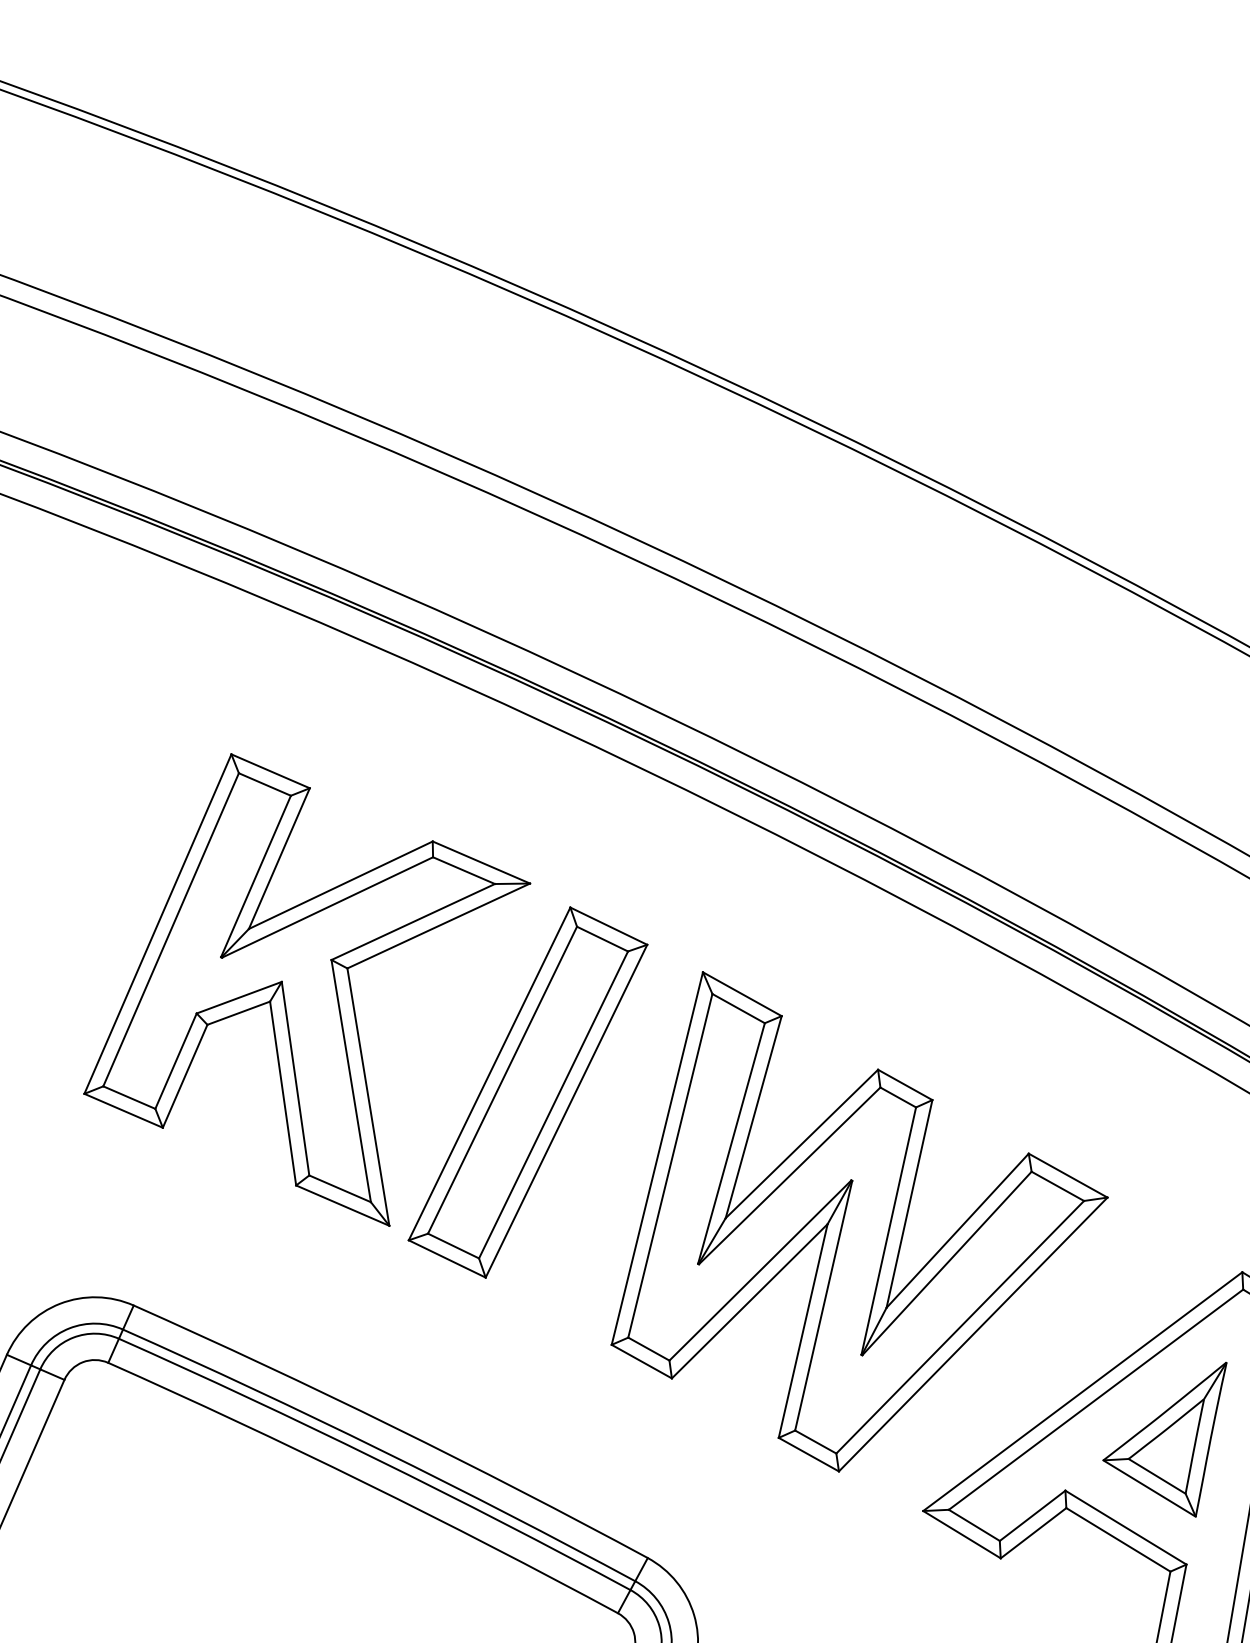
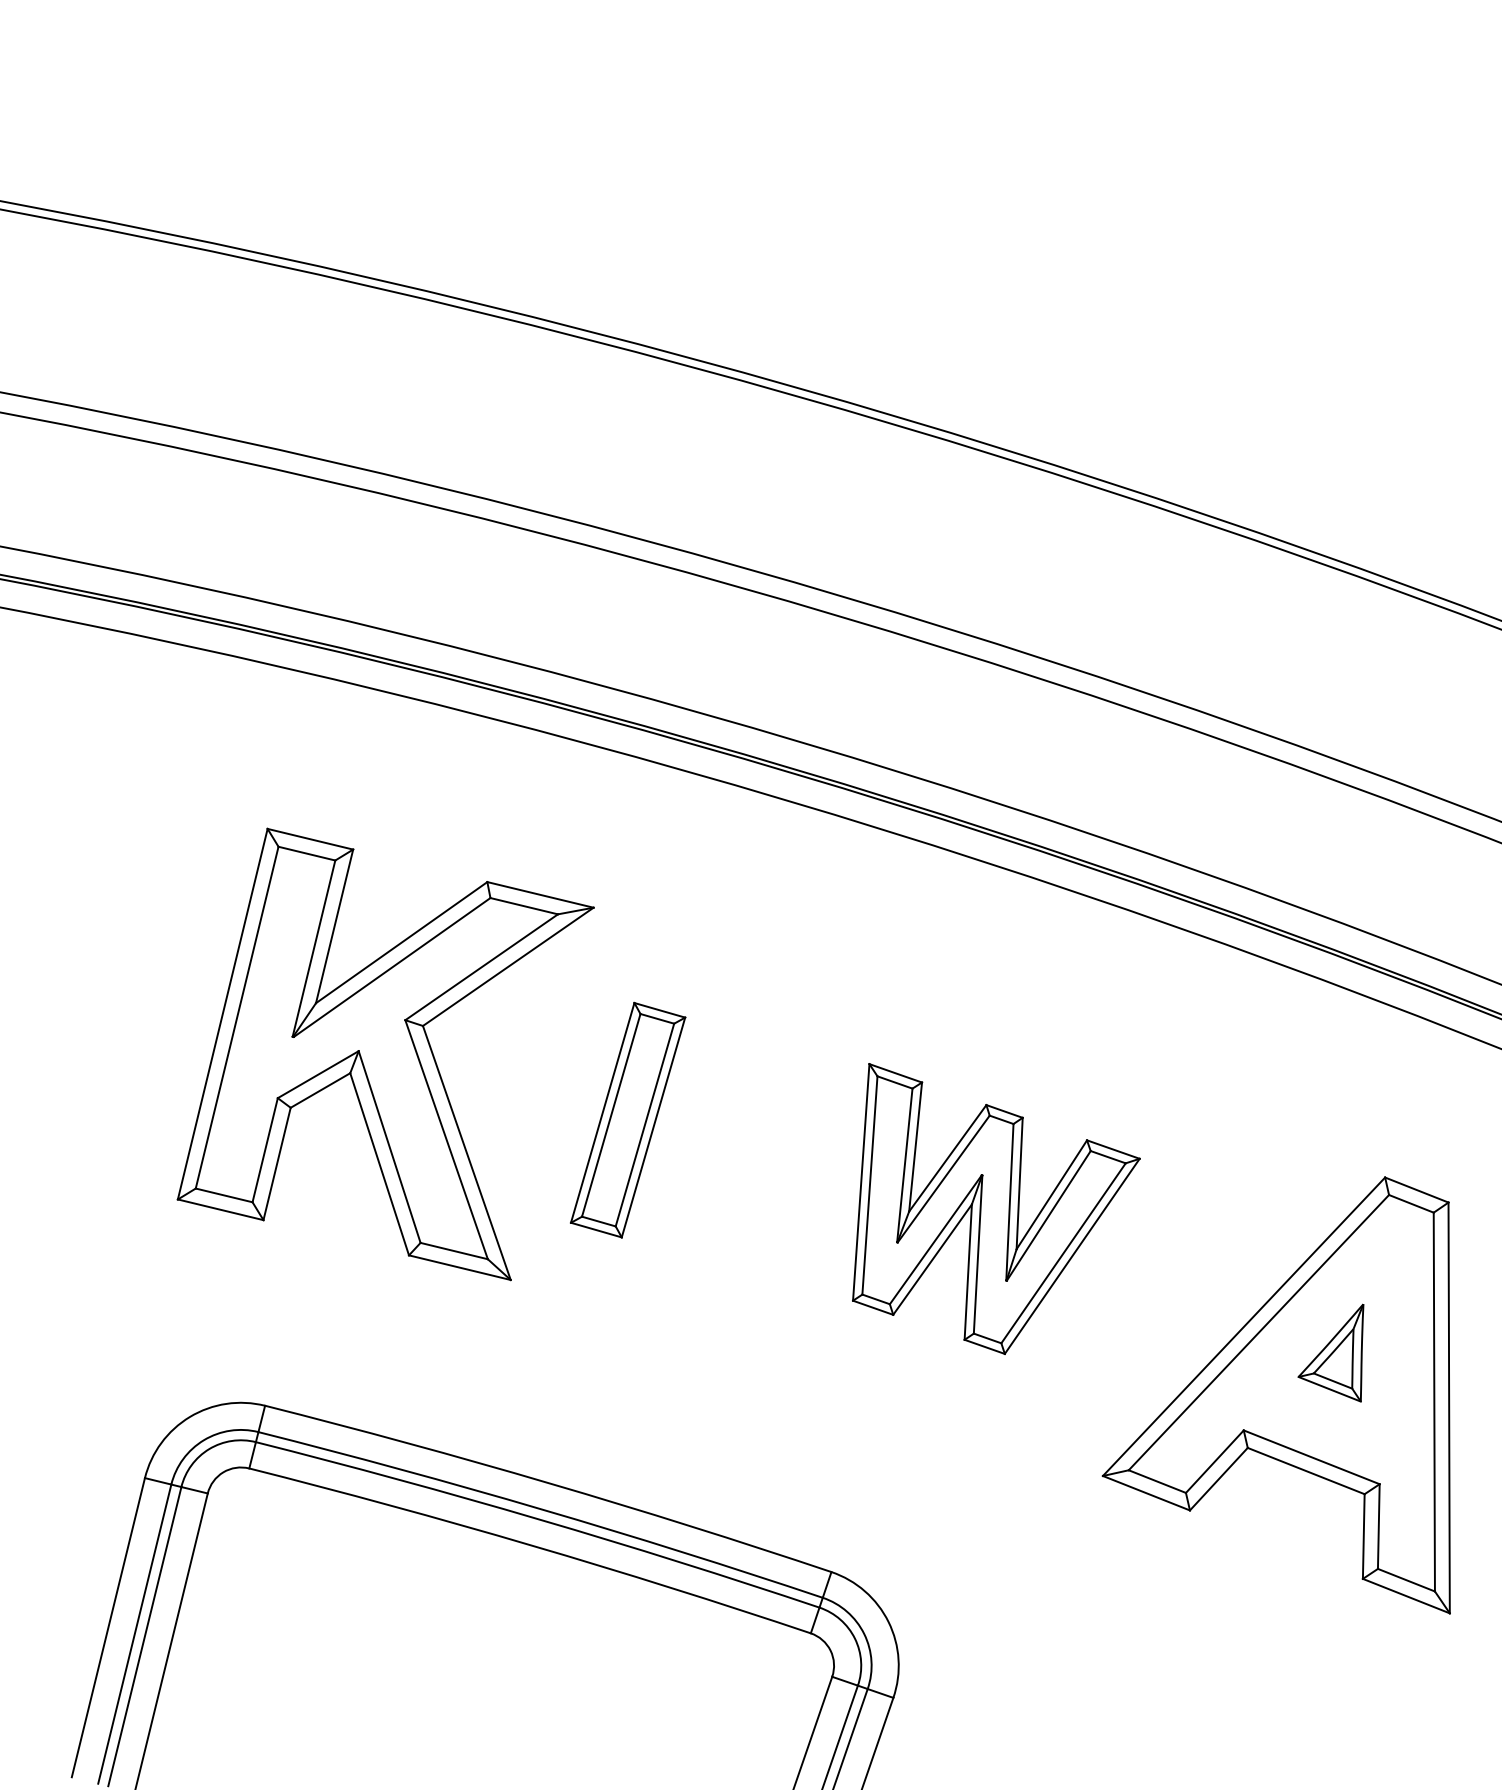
part: (527, 1091) -> (627, 1119), size x0.6
part: (865, 1237) -> (996, 1208), size x0.6
part: (1161, 1430) -> (1330, 1352), size x0.6

